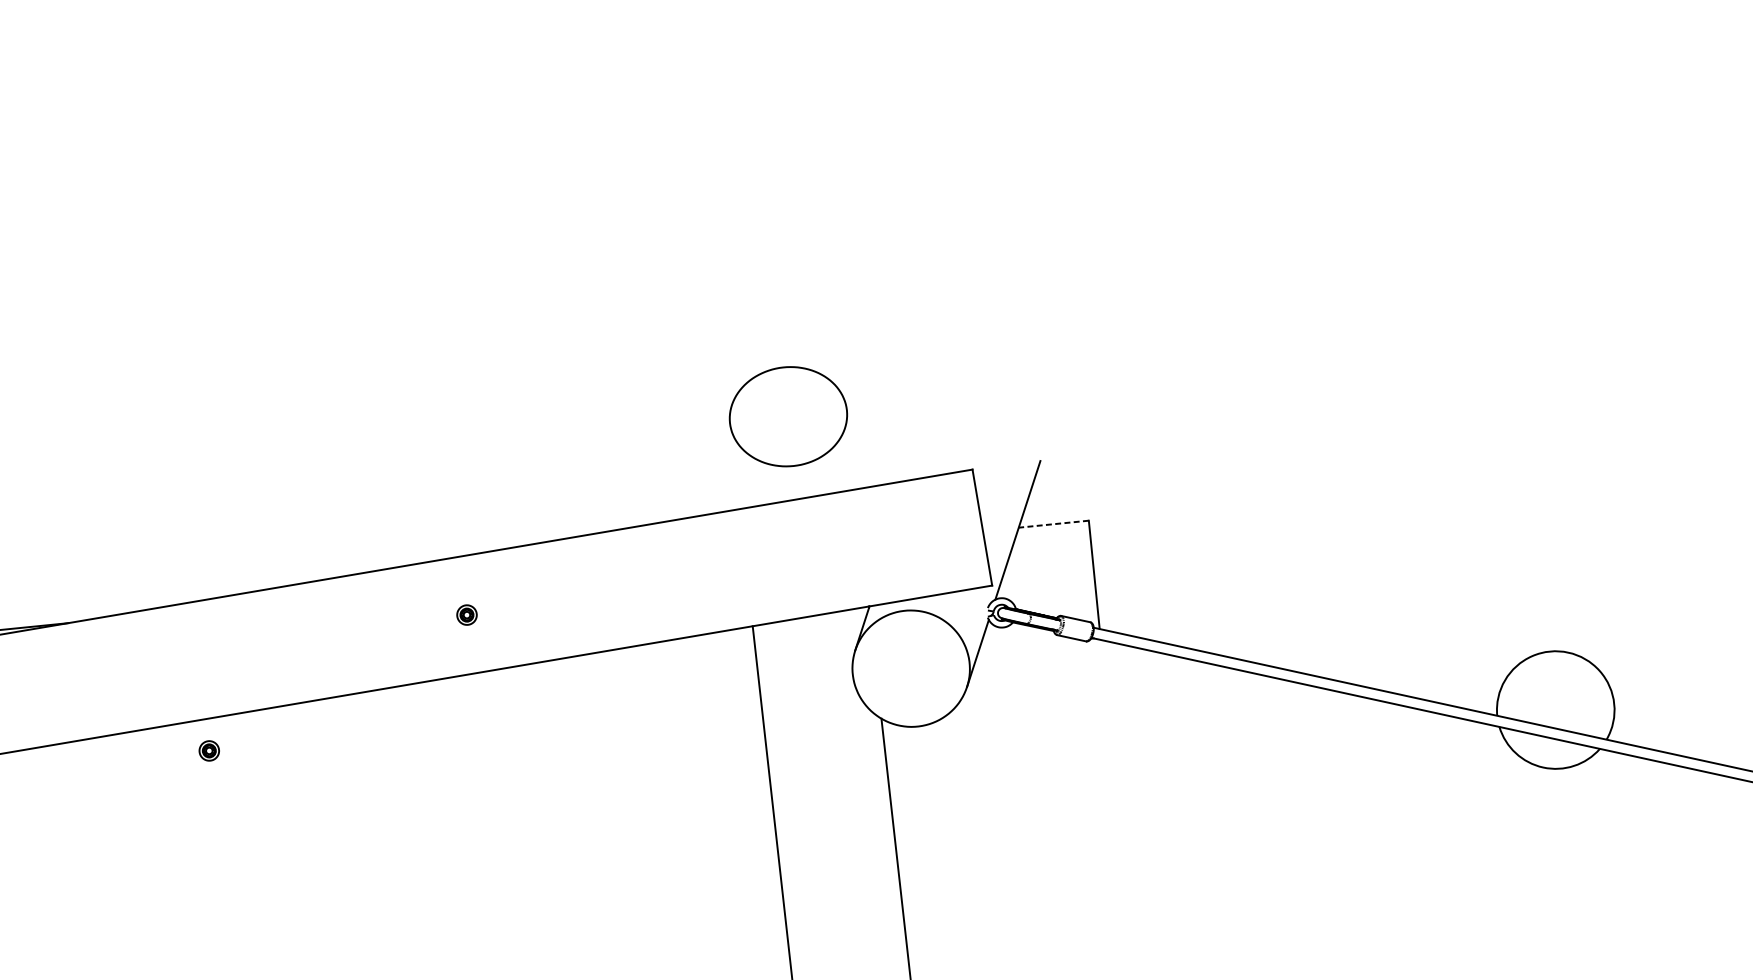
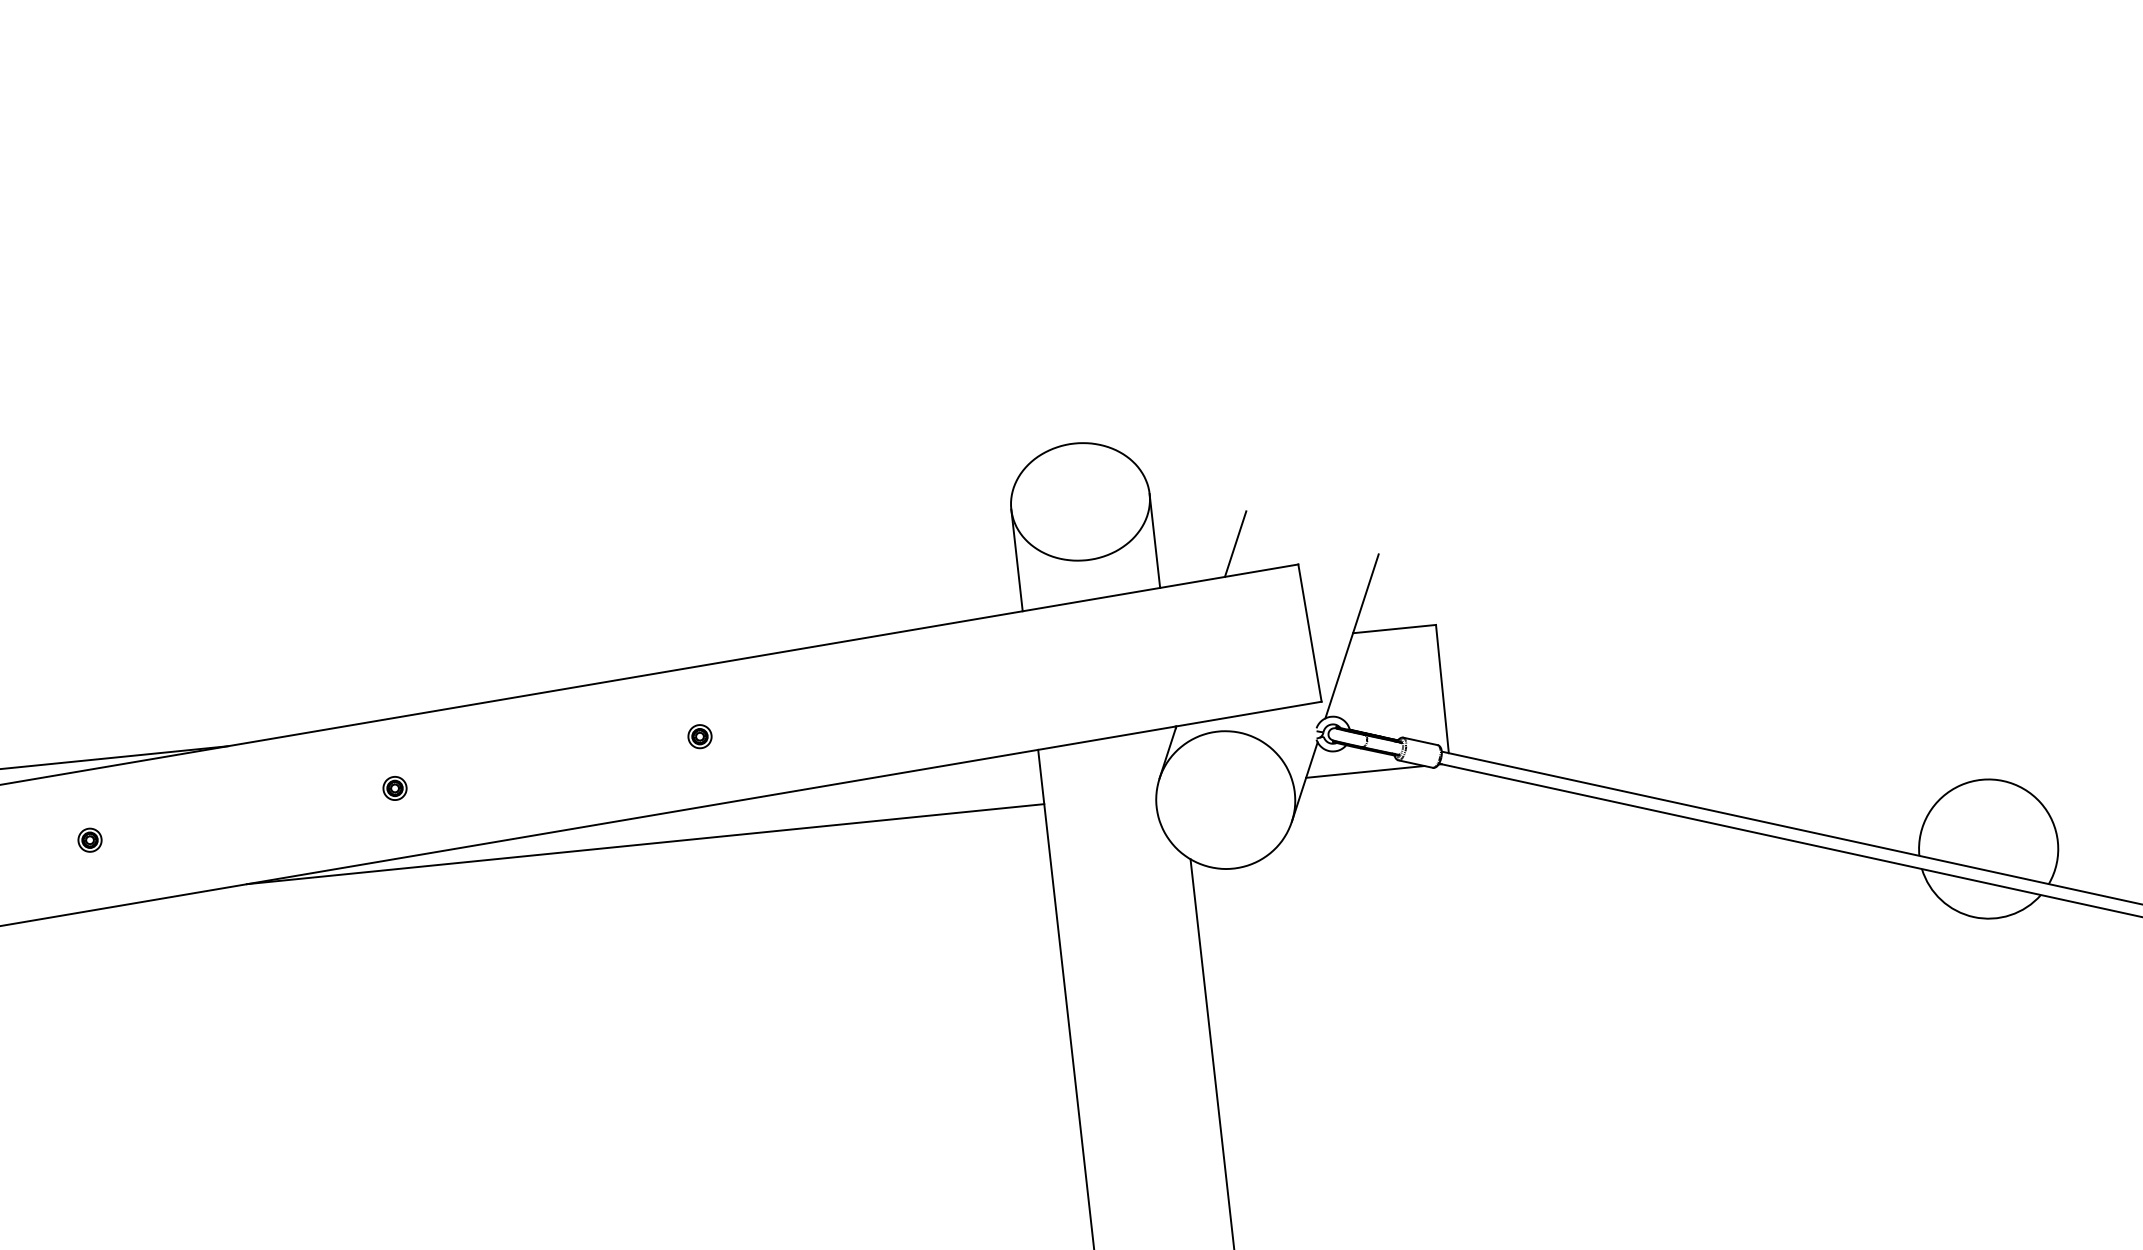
line: (851, 449) -> (1154, 540), added
line: (919, 451) -> (1235, 543), added
line: (734, 466) -> (1016, 560), added
line: (1053, 524) -> (1394, 629), dashed -> solid
line: (1029, 644) -> (1365, 771), added
line: (420, 706) -> (645, 844), added
part: (208, 750) -> (394, 788), moved

